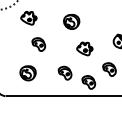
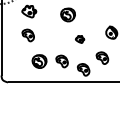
part: (37, 44) -> (27, 35), moved
part: (84, 48) -> (79, 39), size x0.6
part: (28, 73) -> (39, 61), moved

